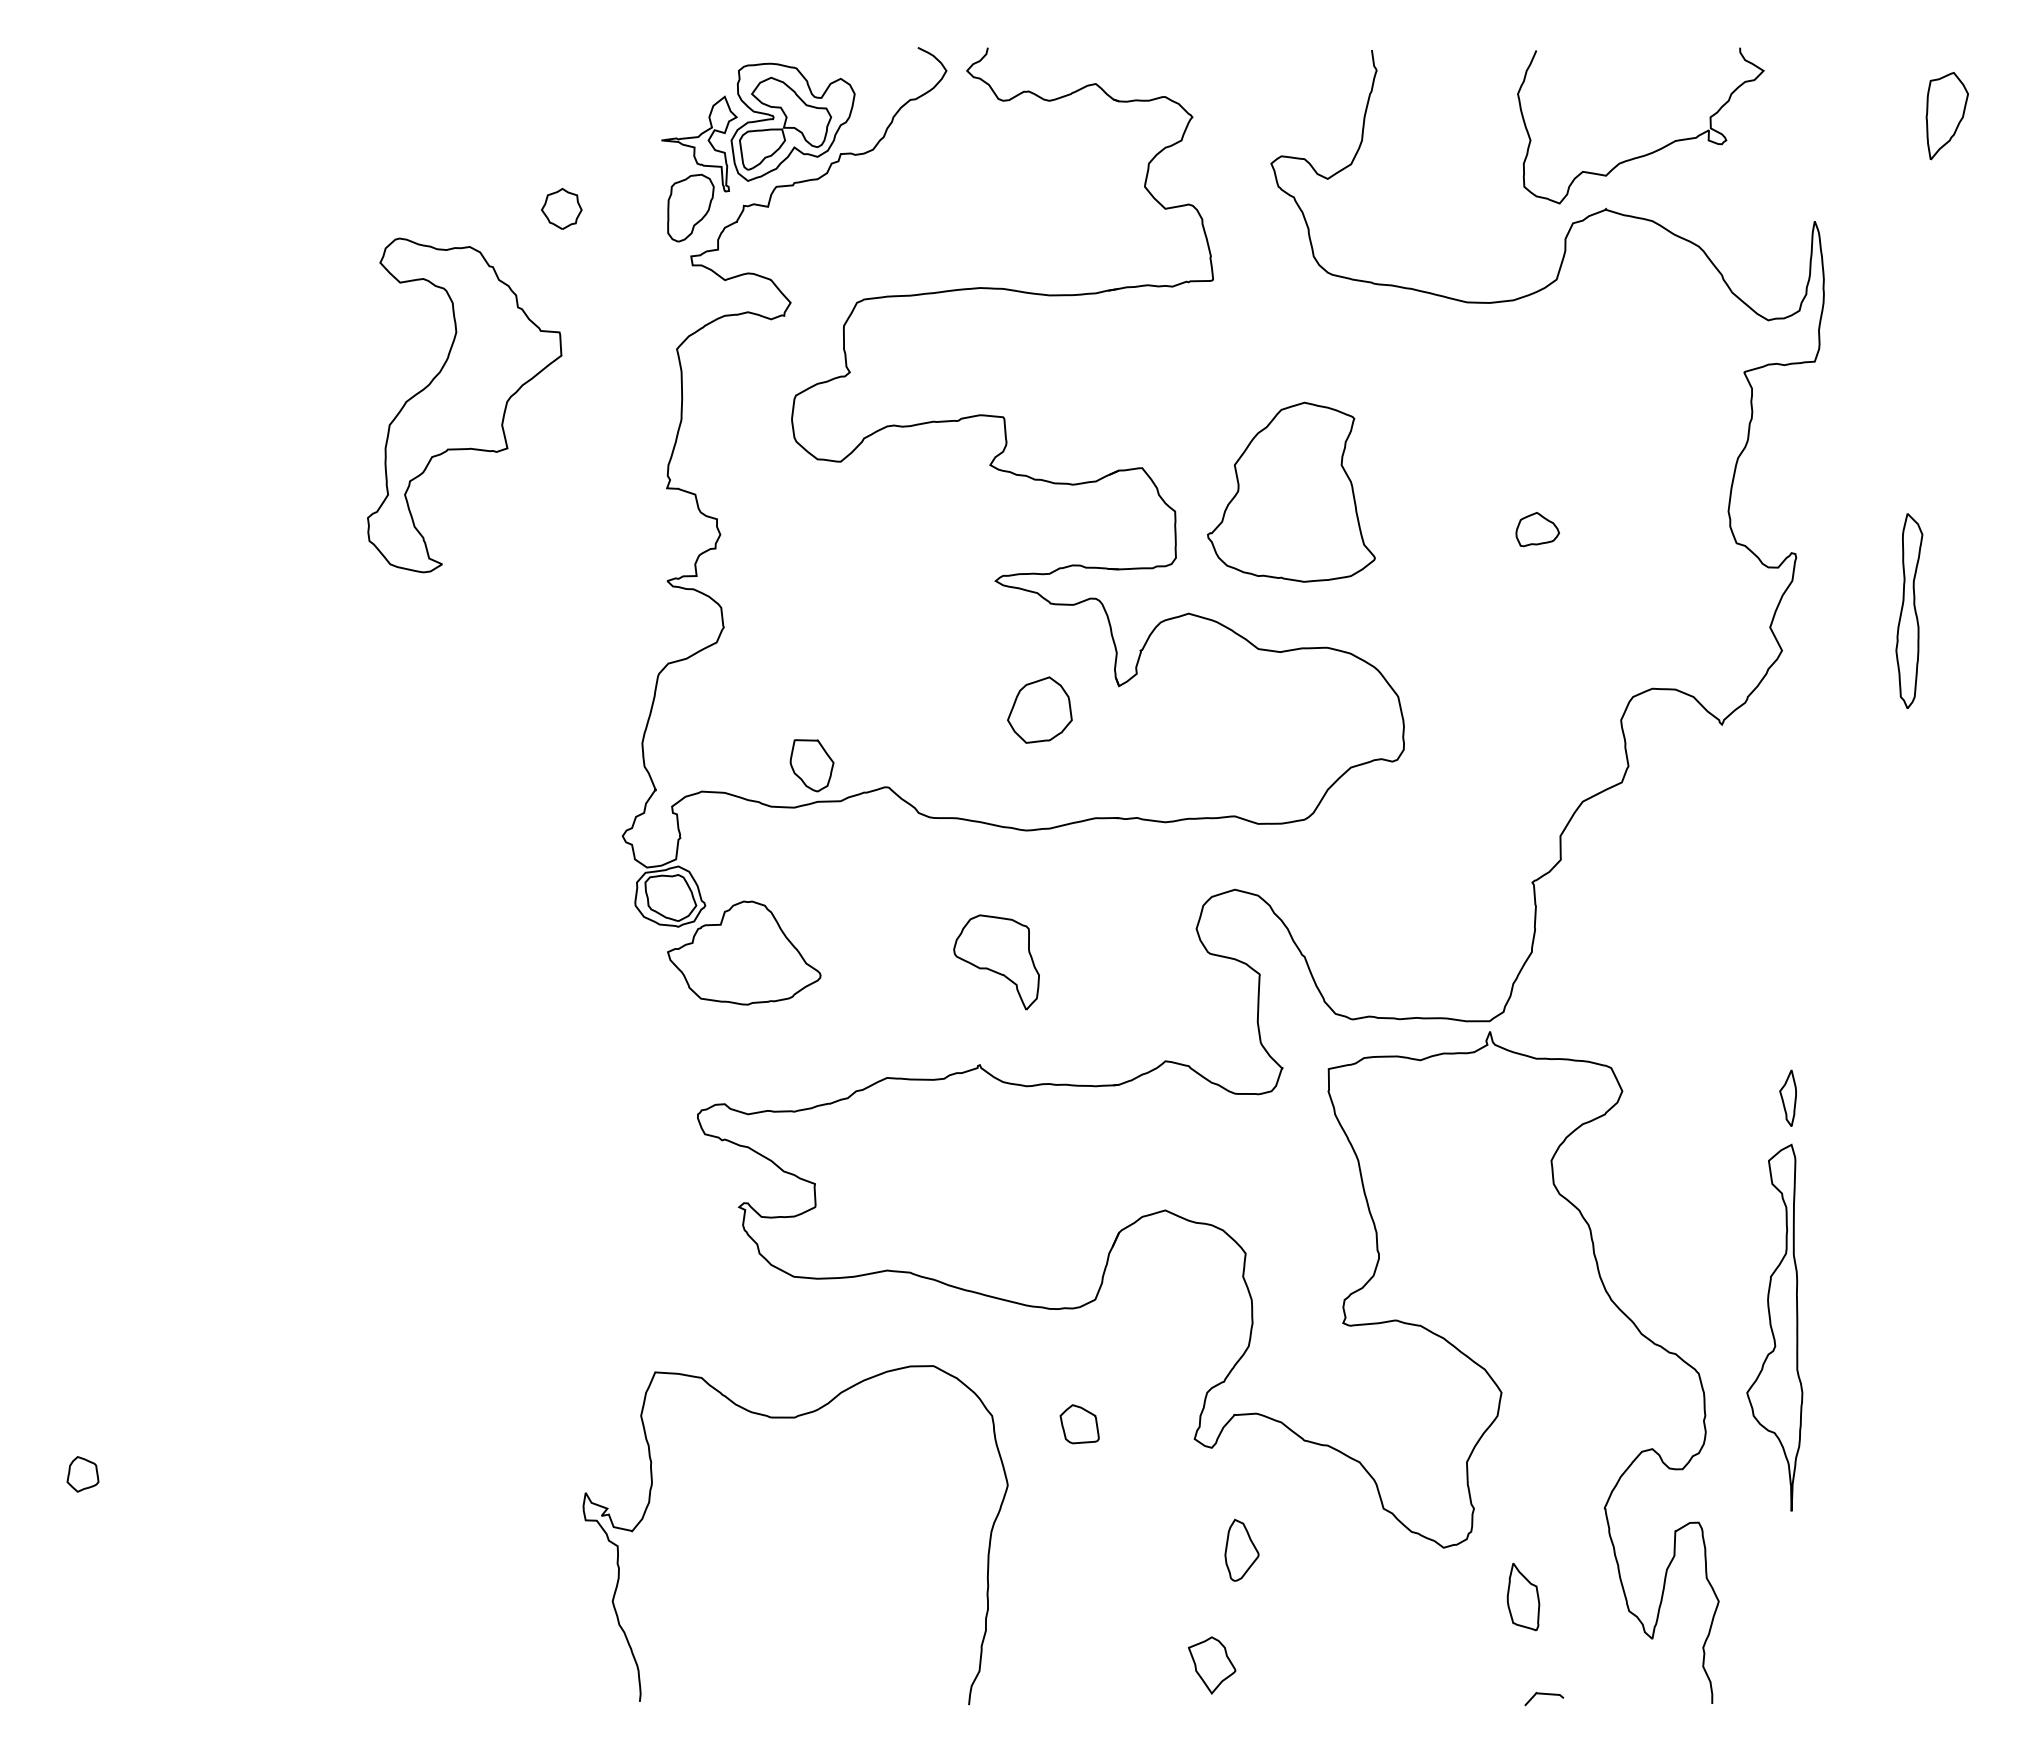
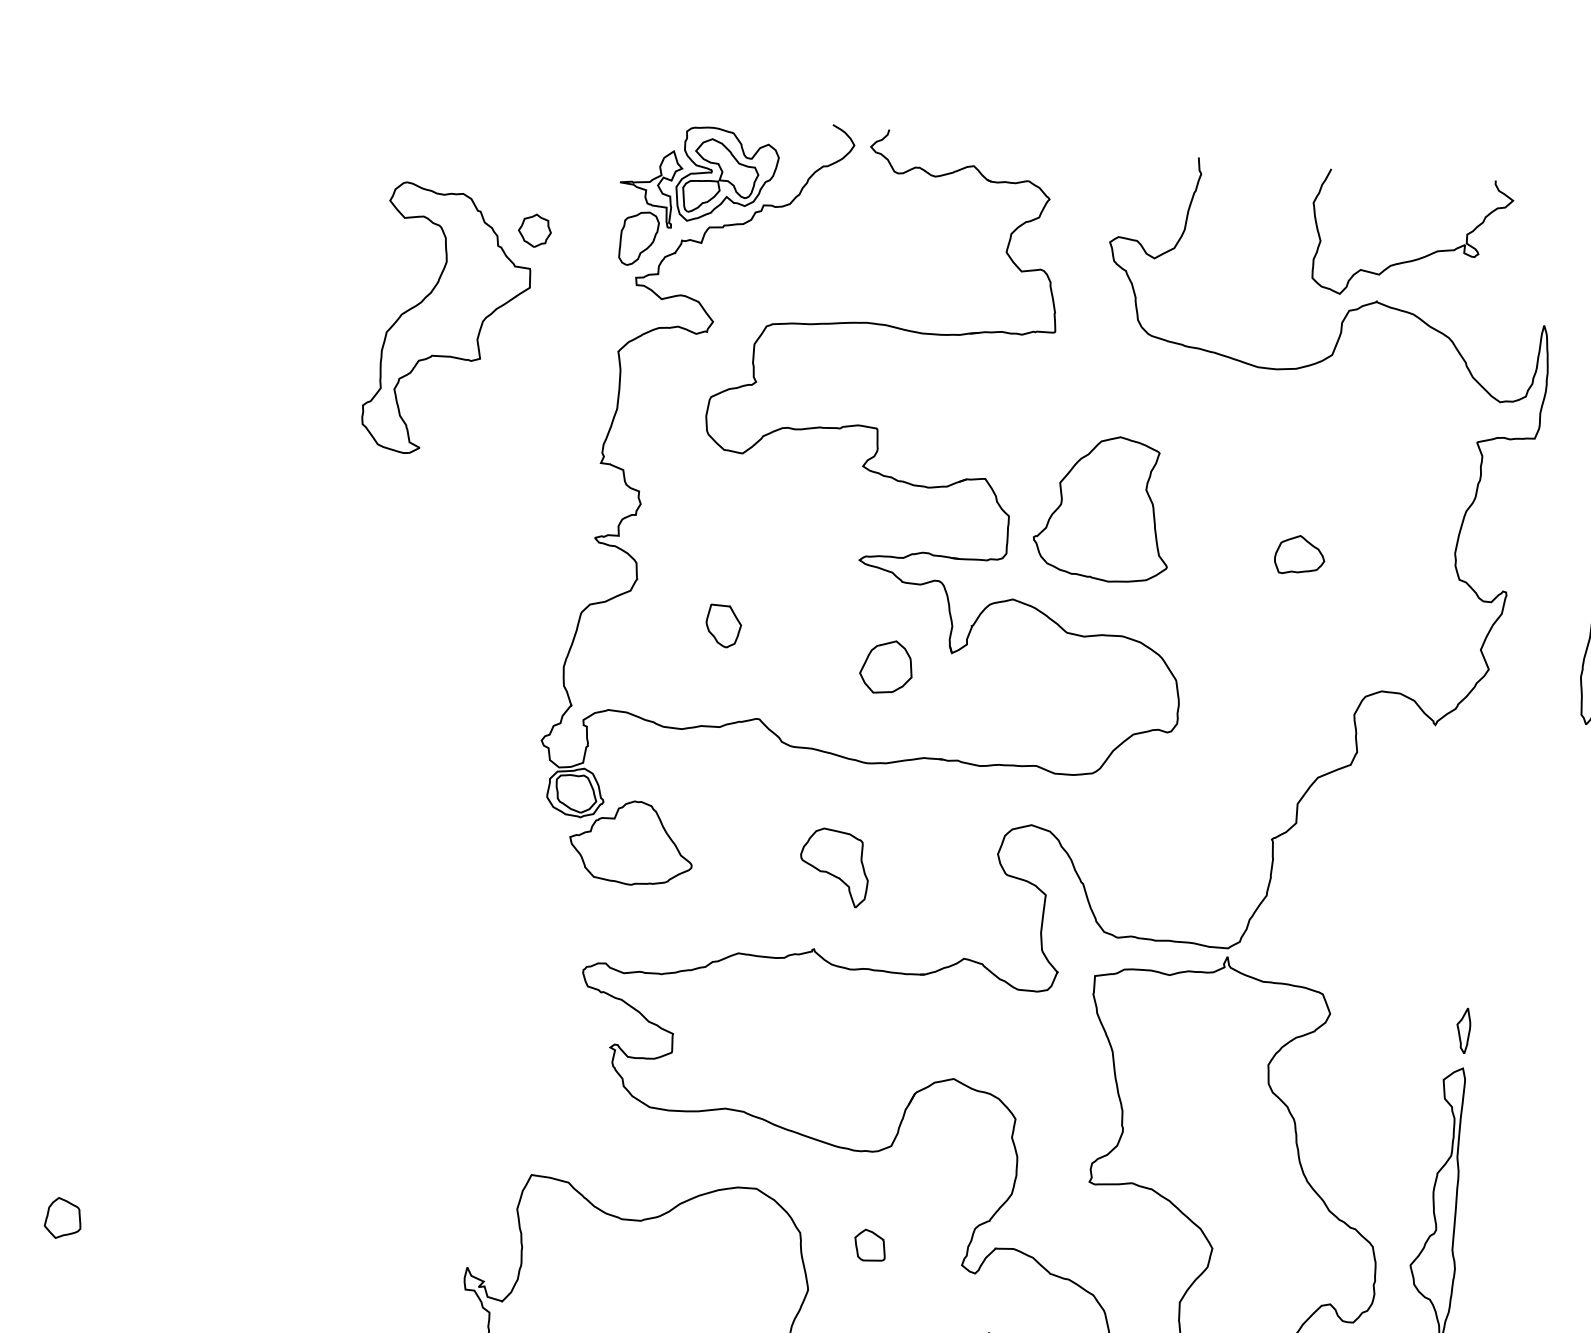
part: (464, 405) -> (448, 321), moved
part: (1537, 529) -> (1299, 555), size x1.43
part: (811, 765) -> (723, 626), moved
part: (82, 1474) -> (62, 1218), size x1.43

